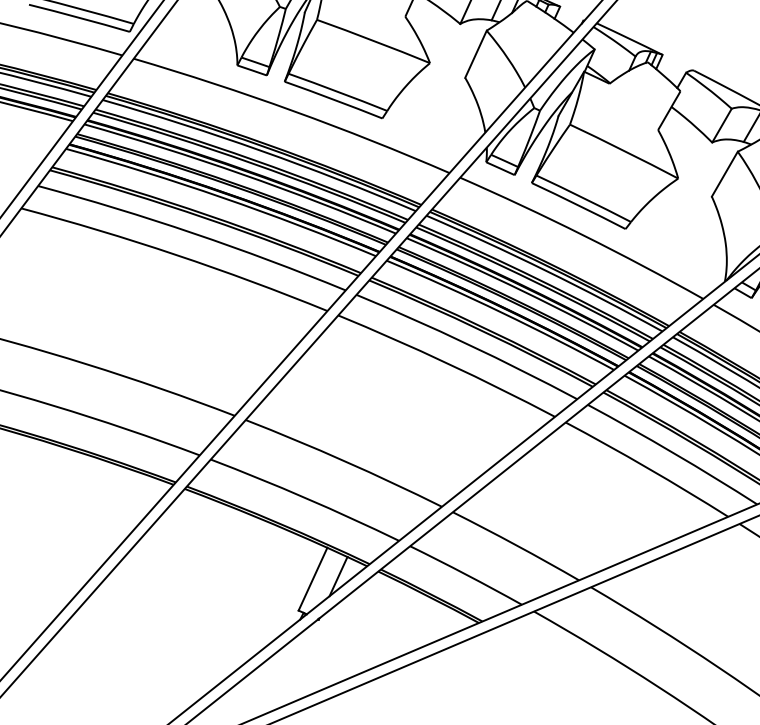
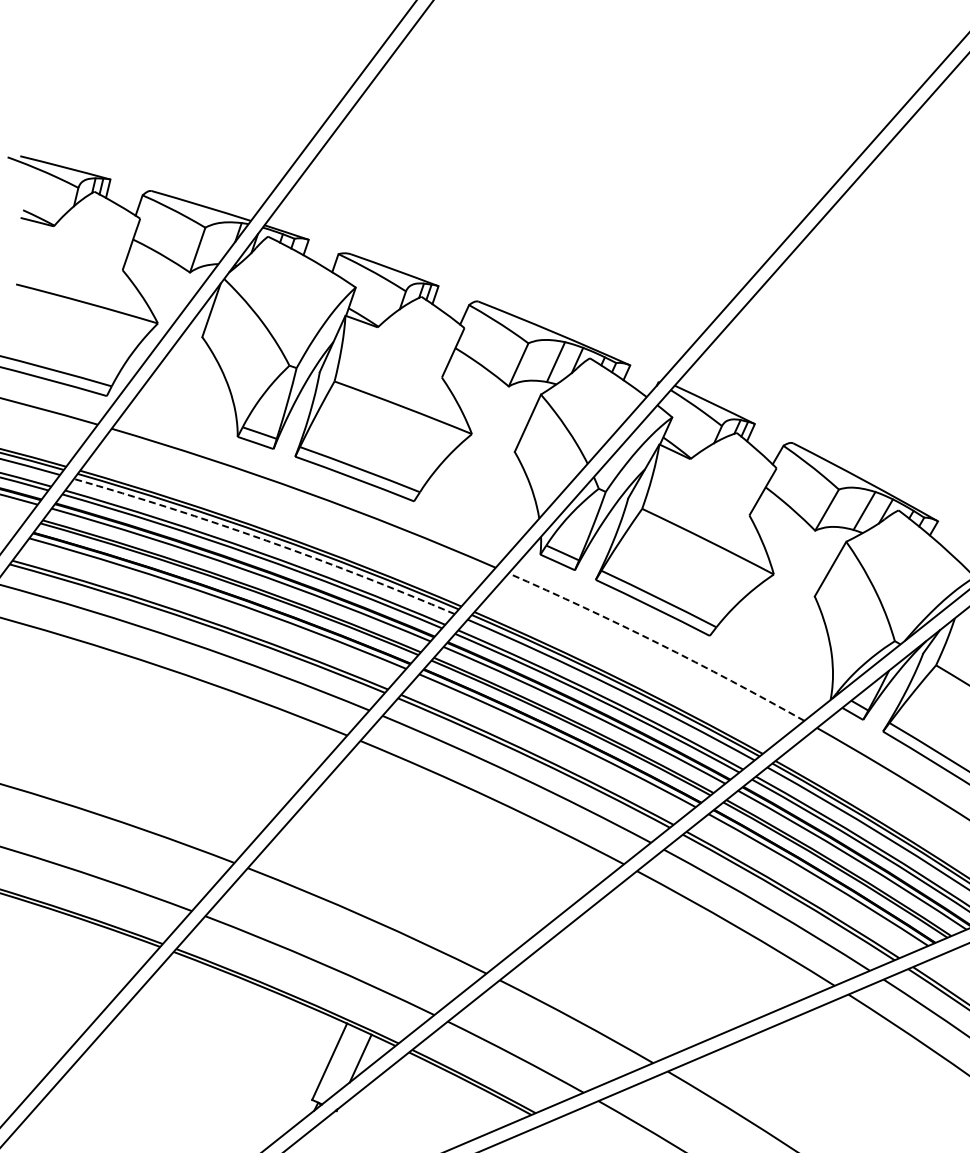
arc: (261, 150) -> (266, 540), solid -> dashed
arc: (583, 235) -> (658, 643), solid -> dashed

